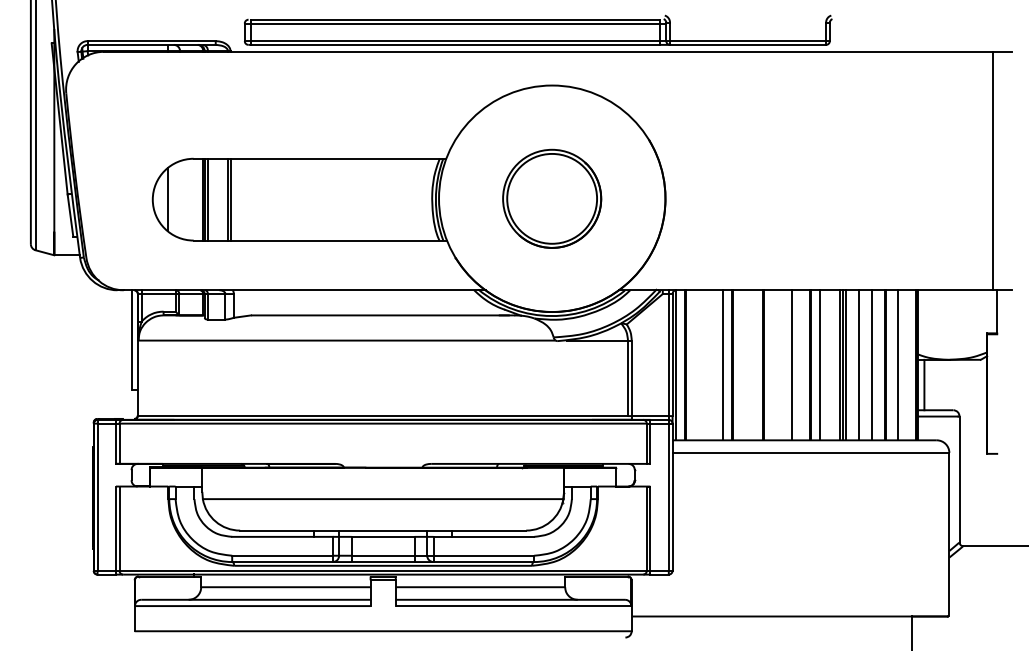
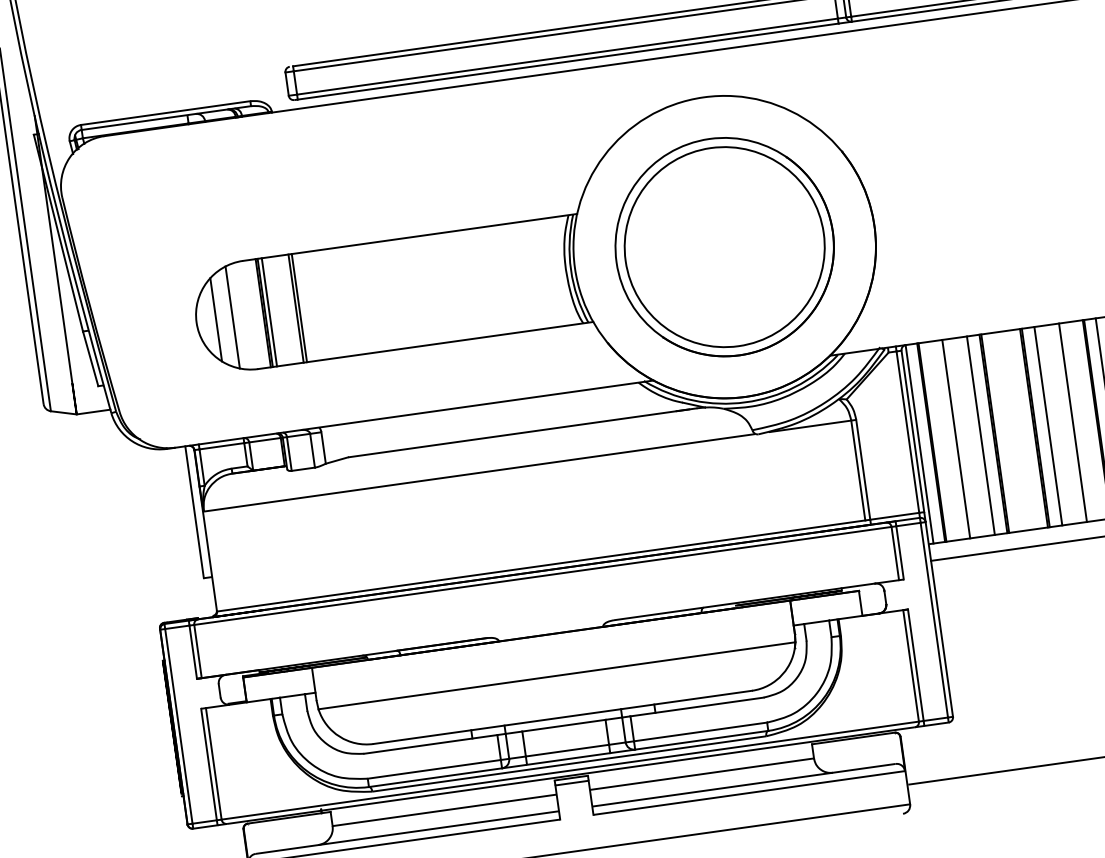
part: (551, 198) -> (723, 246), size x1.67
line: (180, 199) -> (233, 317), added
line: (703, 365) -> (955, 439), added
line: (773, 365) -> (1048, 426), added

